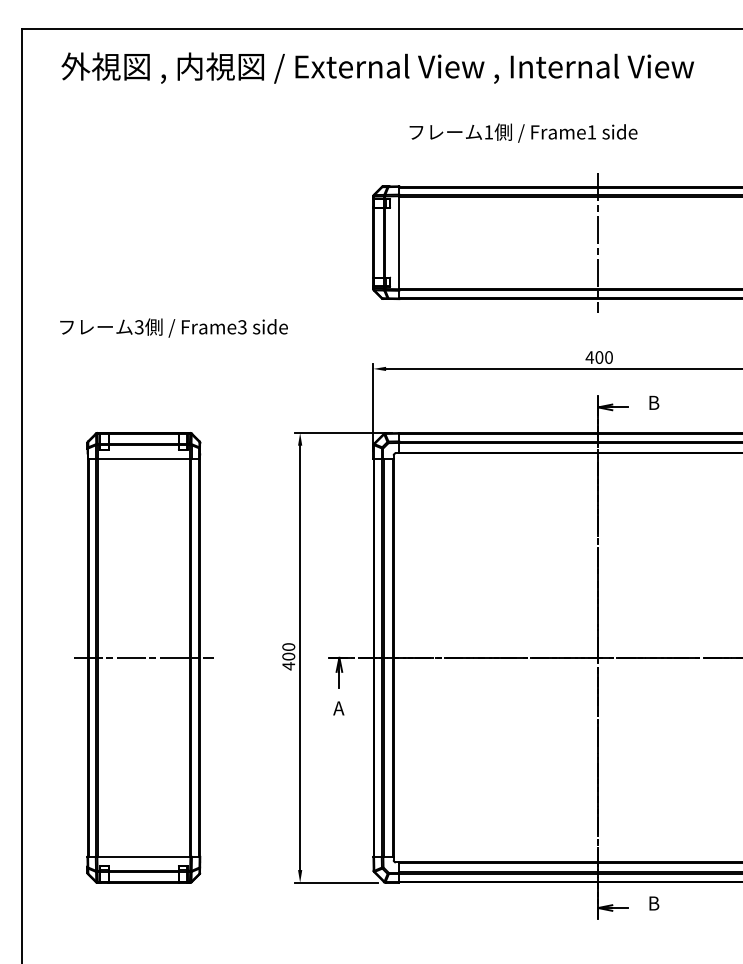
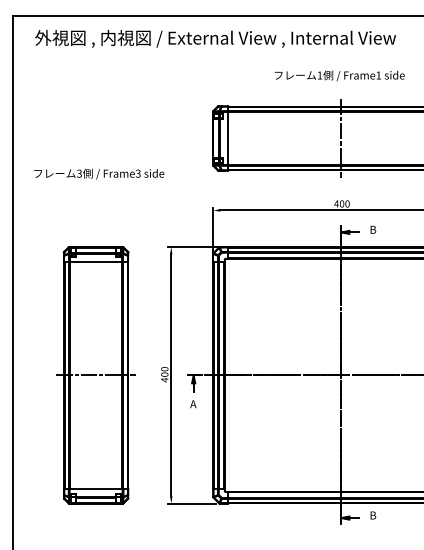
text: (523, 132) -> (339, 75), moved
text: (174, 326) -> (99, 173), moved
part: (142, 658) -> (95, 375), moved

